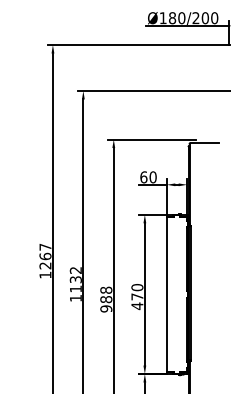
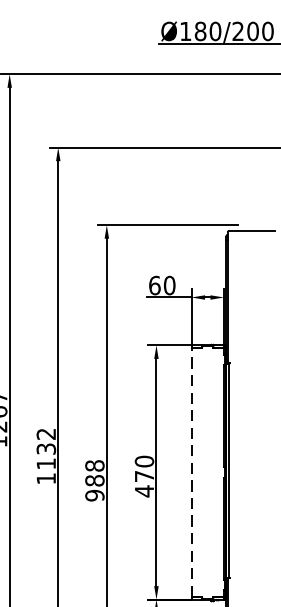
line: (166, 294) -> (191, 472), solid -> dashed

